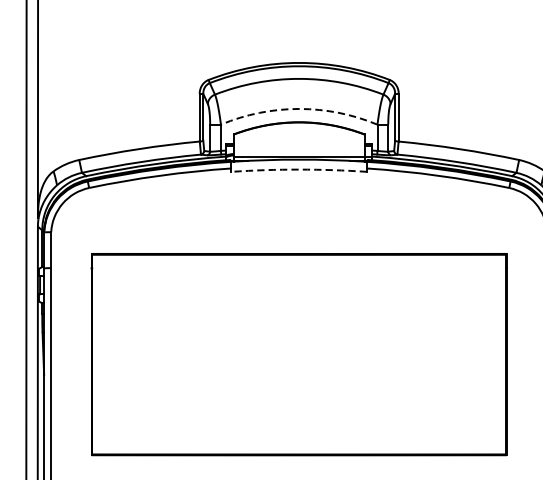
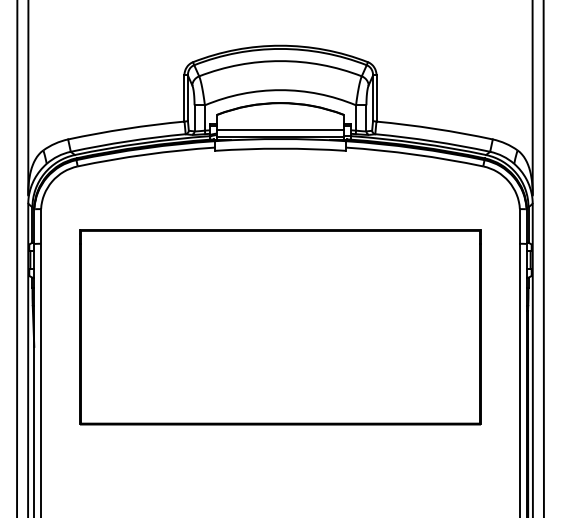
arc: (299, 109) -> (280, 90), dashed -> solid
line: (299, 149) -> (280, 129), added
arc: (299, 169) -> (280, 148), dashed -> solid

